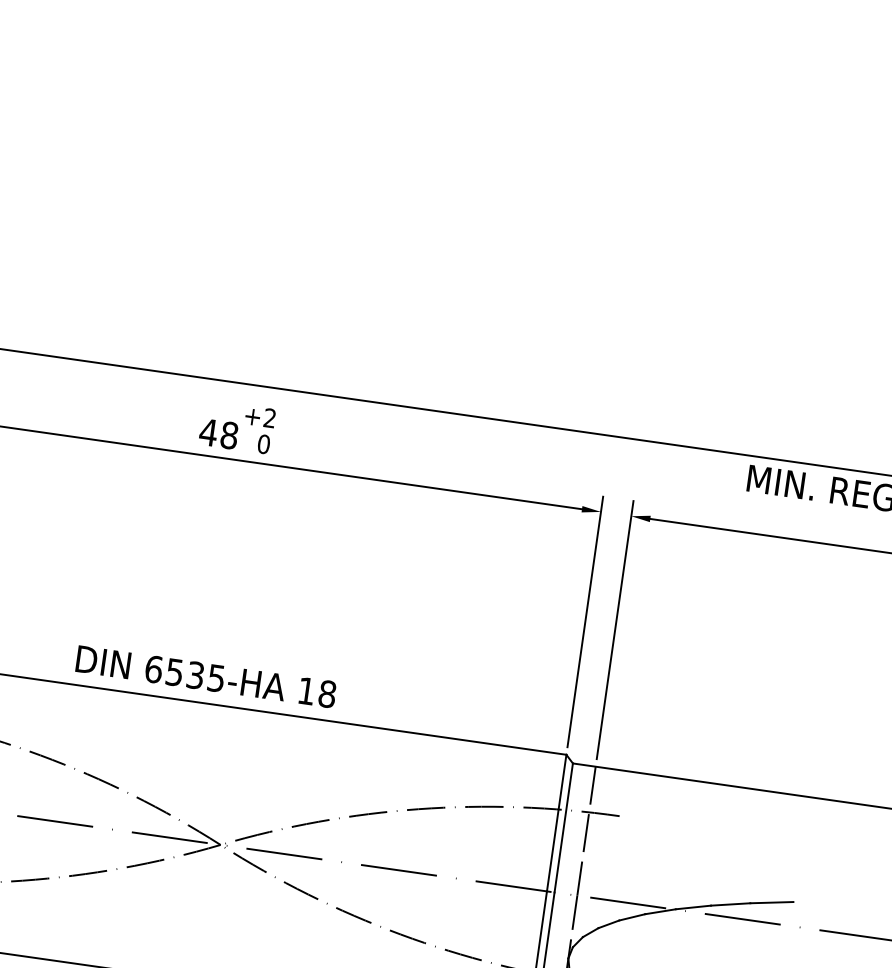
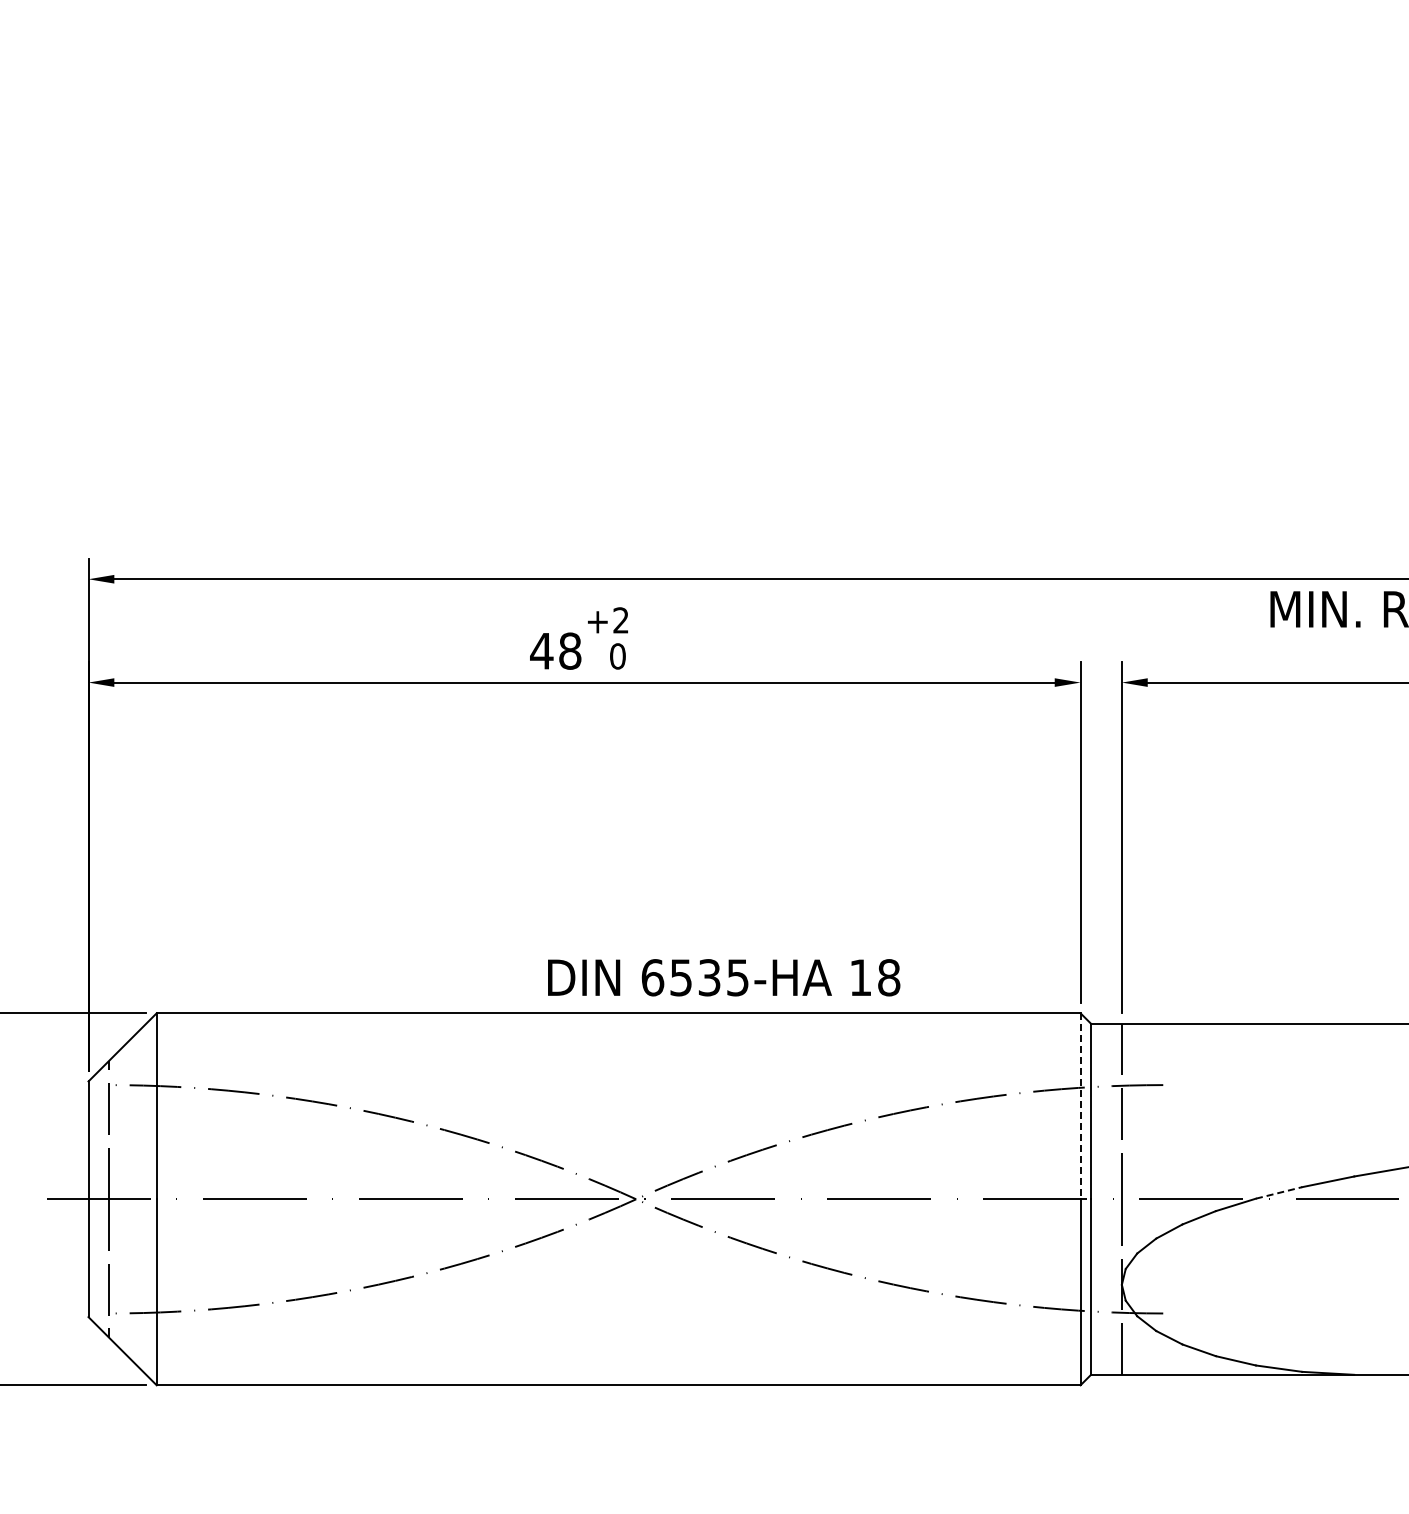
text: (206, 676) -> (724, 977), moved
line: (556, 823) -> (1080, 1106), solid -> dashed
line: (693, 907) -> (1279, 1192), solid -> dashed

